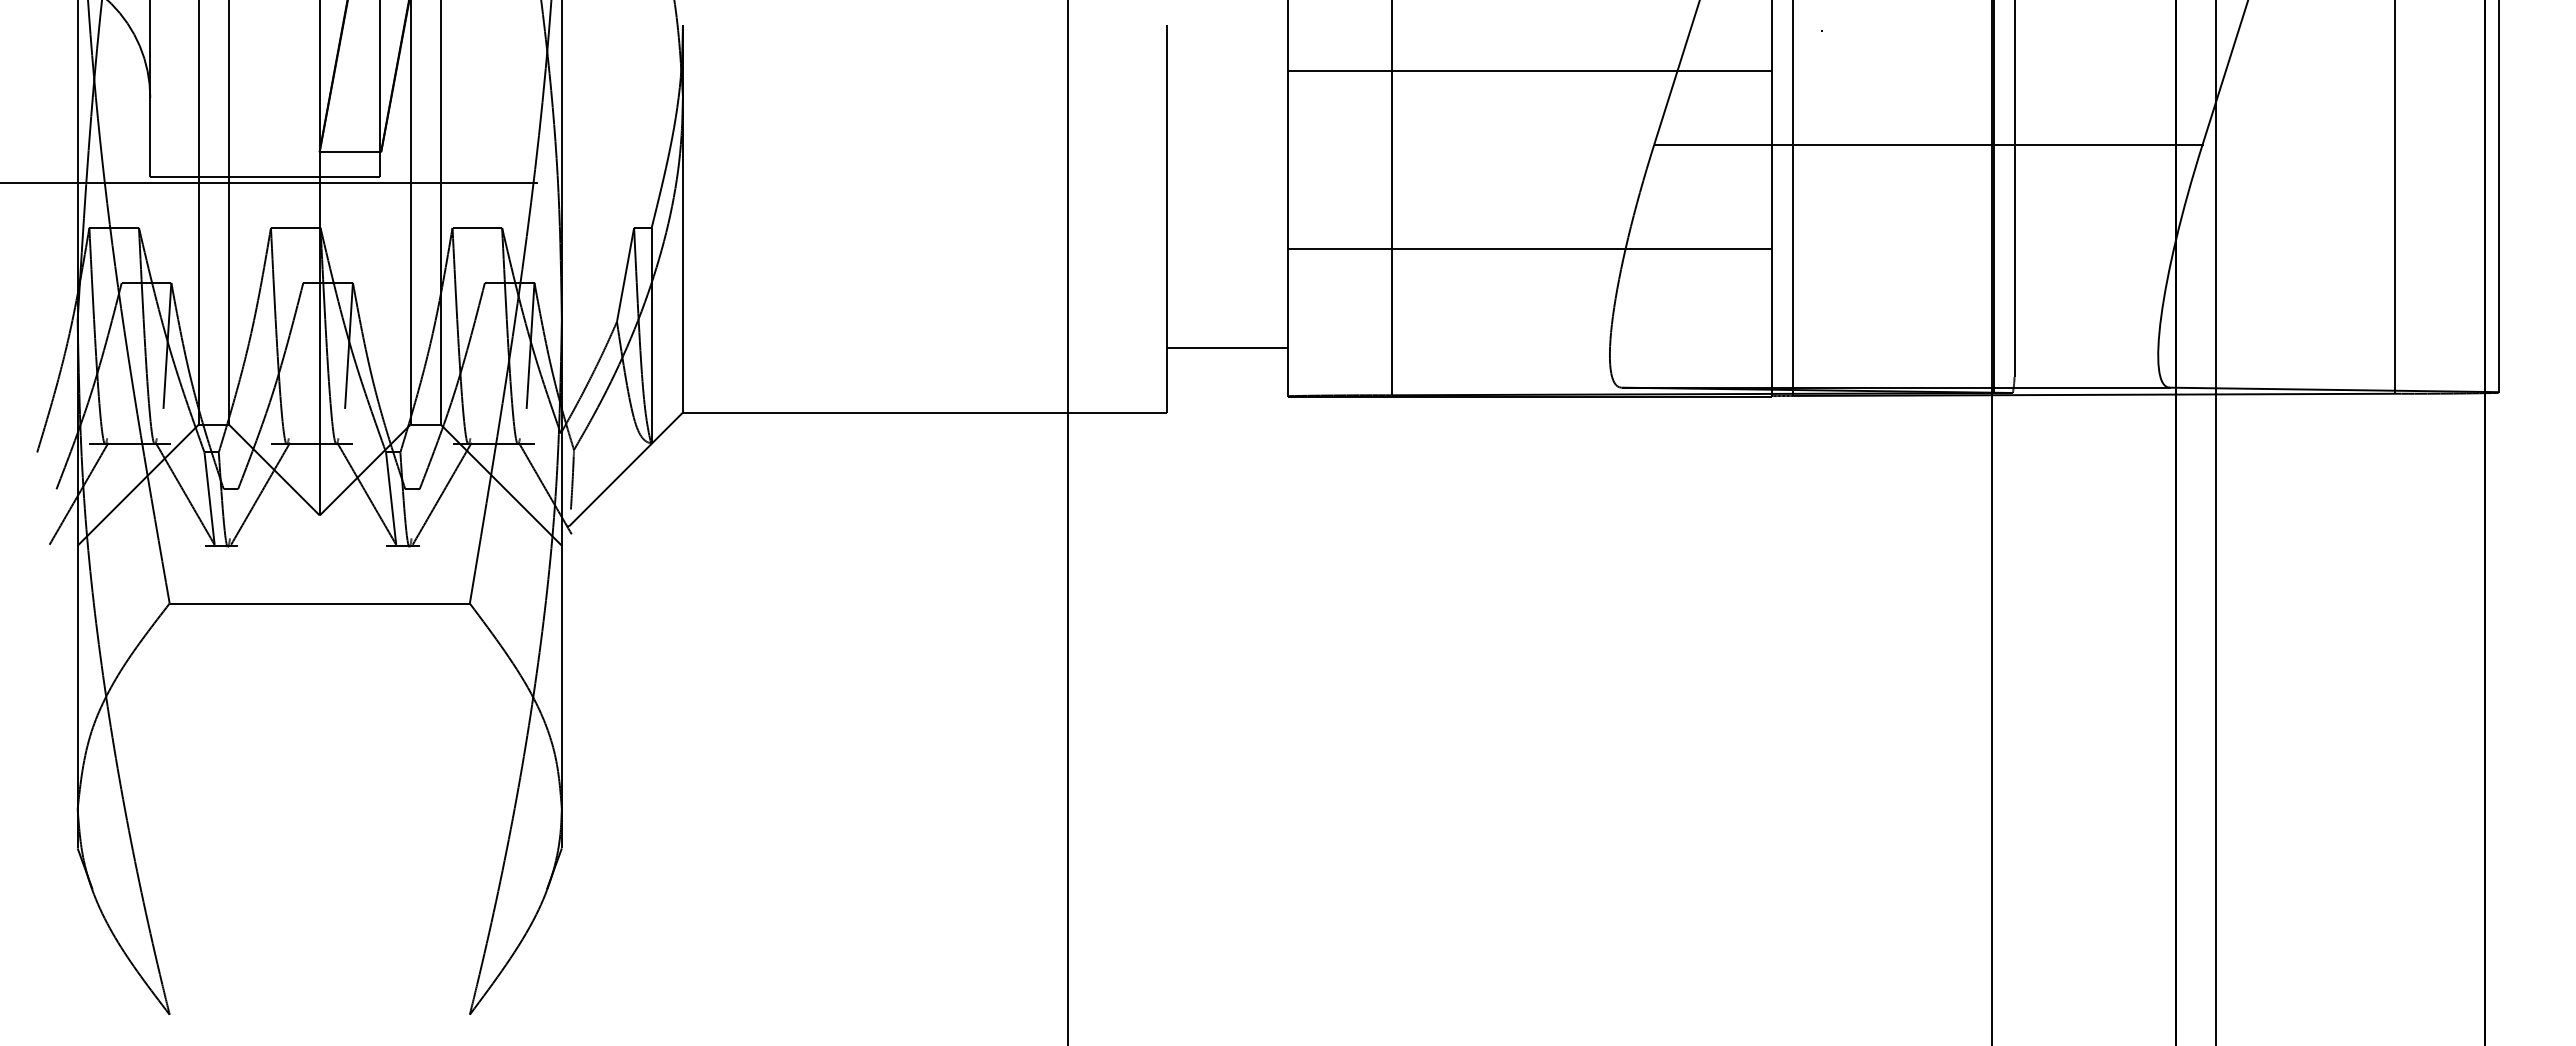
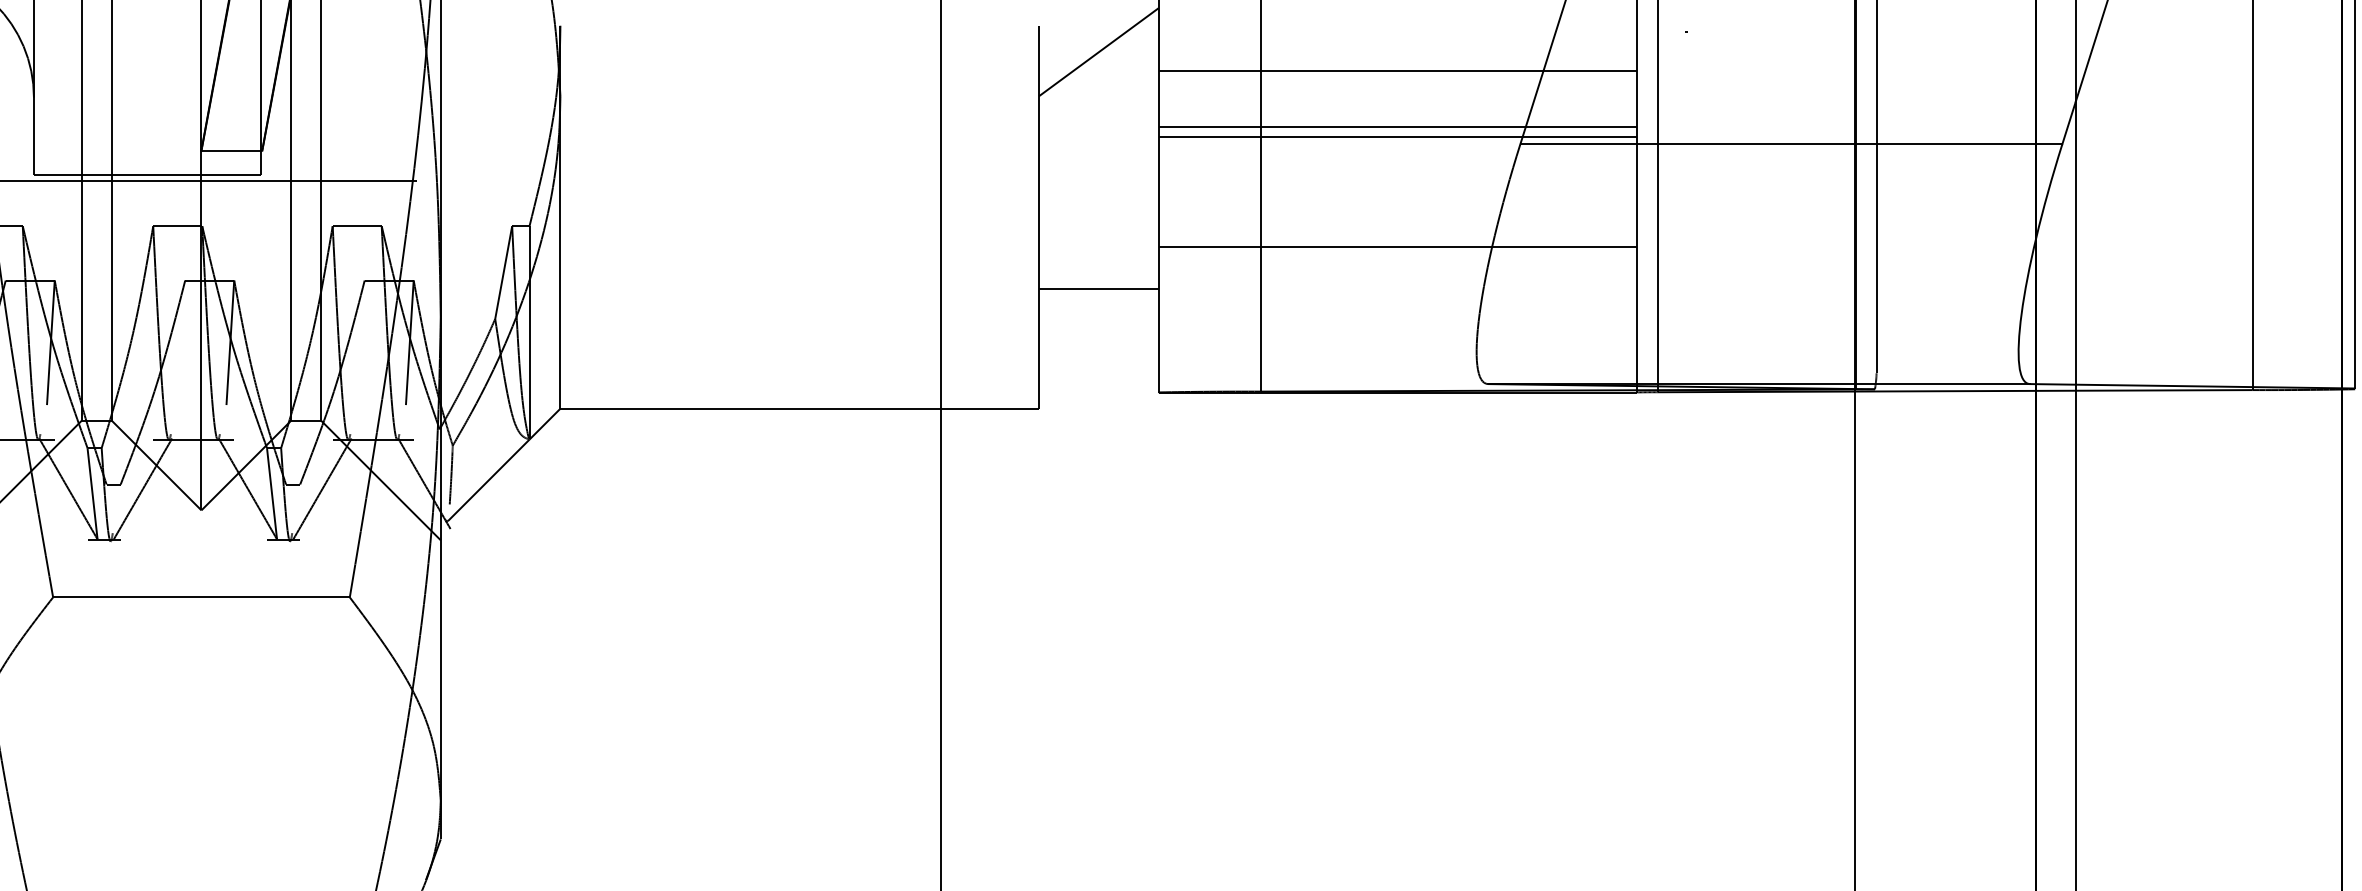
line: (1227, 51) -> (1098, 51), added
line: (1530, 127) -> (1398, 126), added
line: (1530, 137) -> (1398, 136), added
line: (1227, 347) -> (1098, 289), moved

